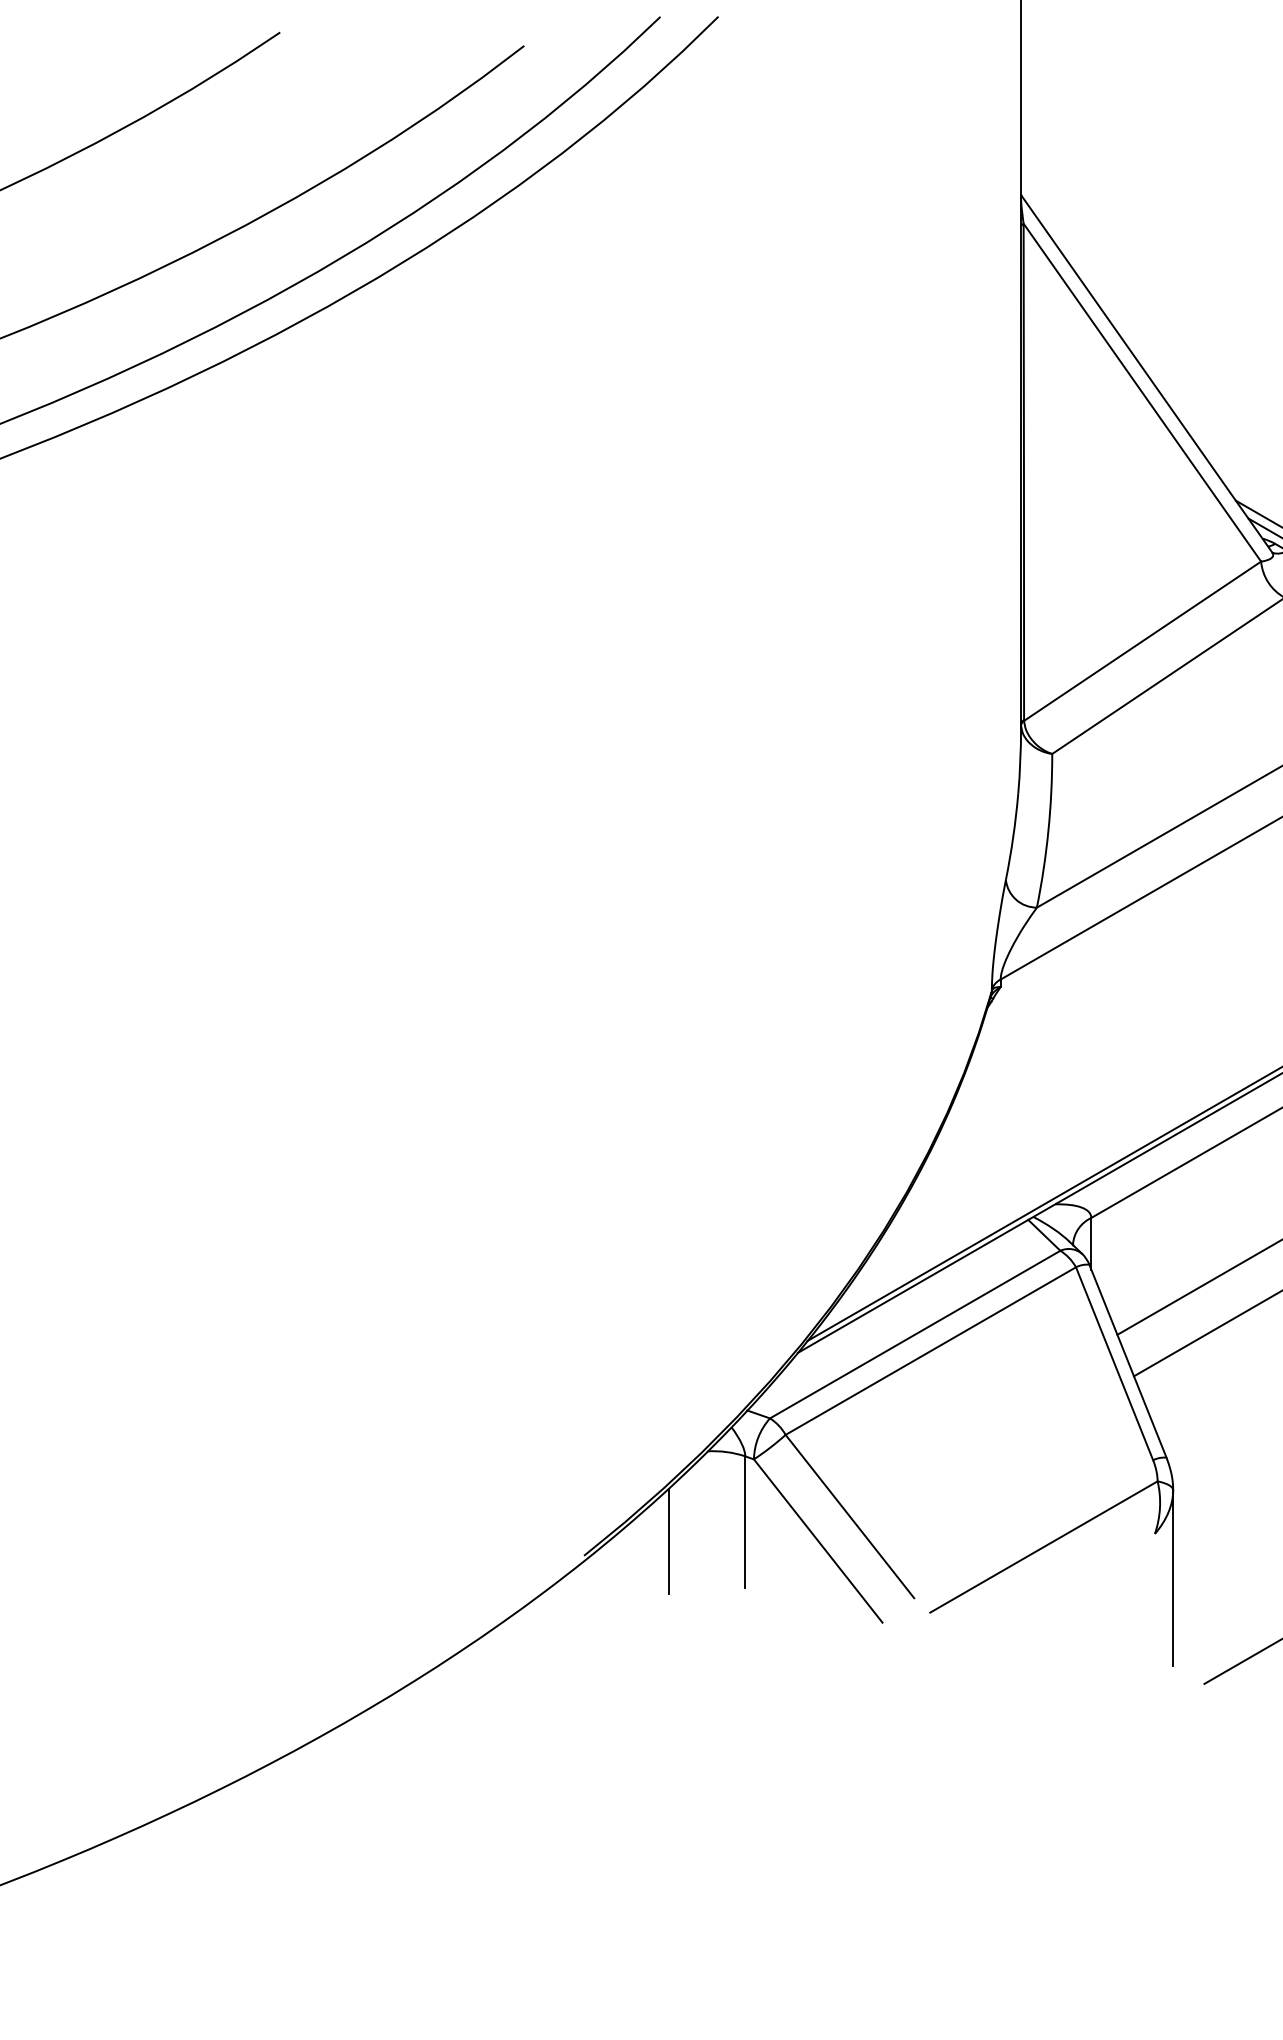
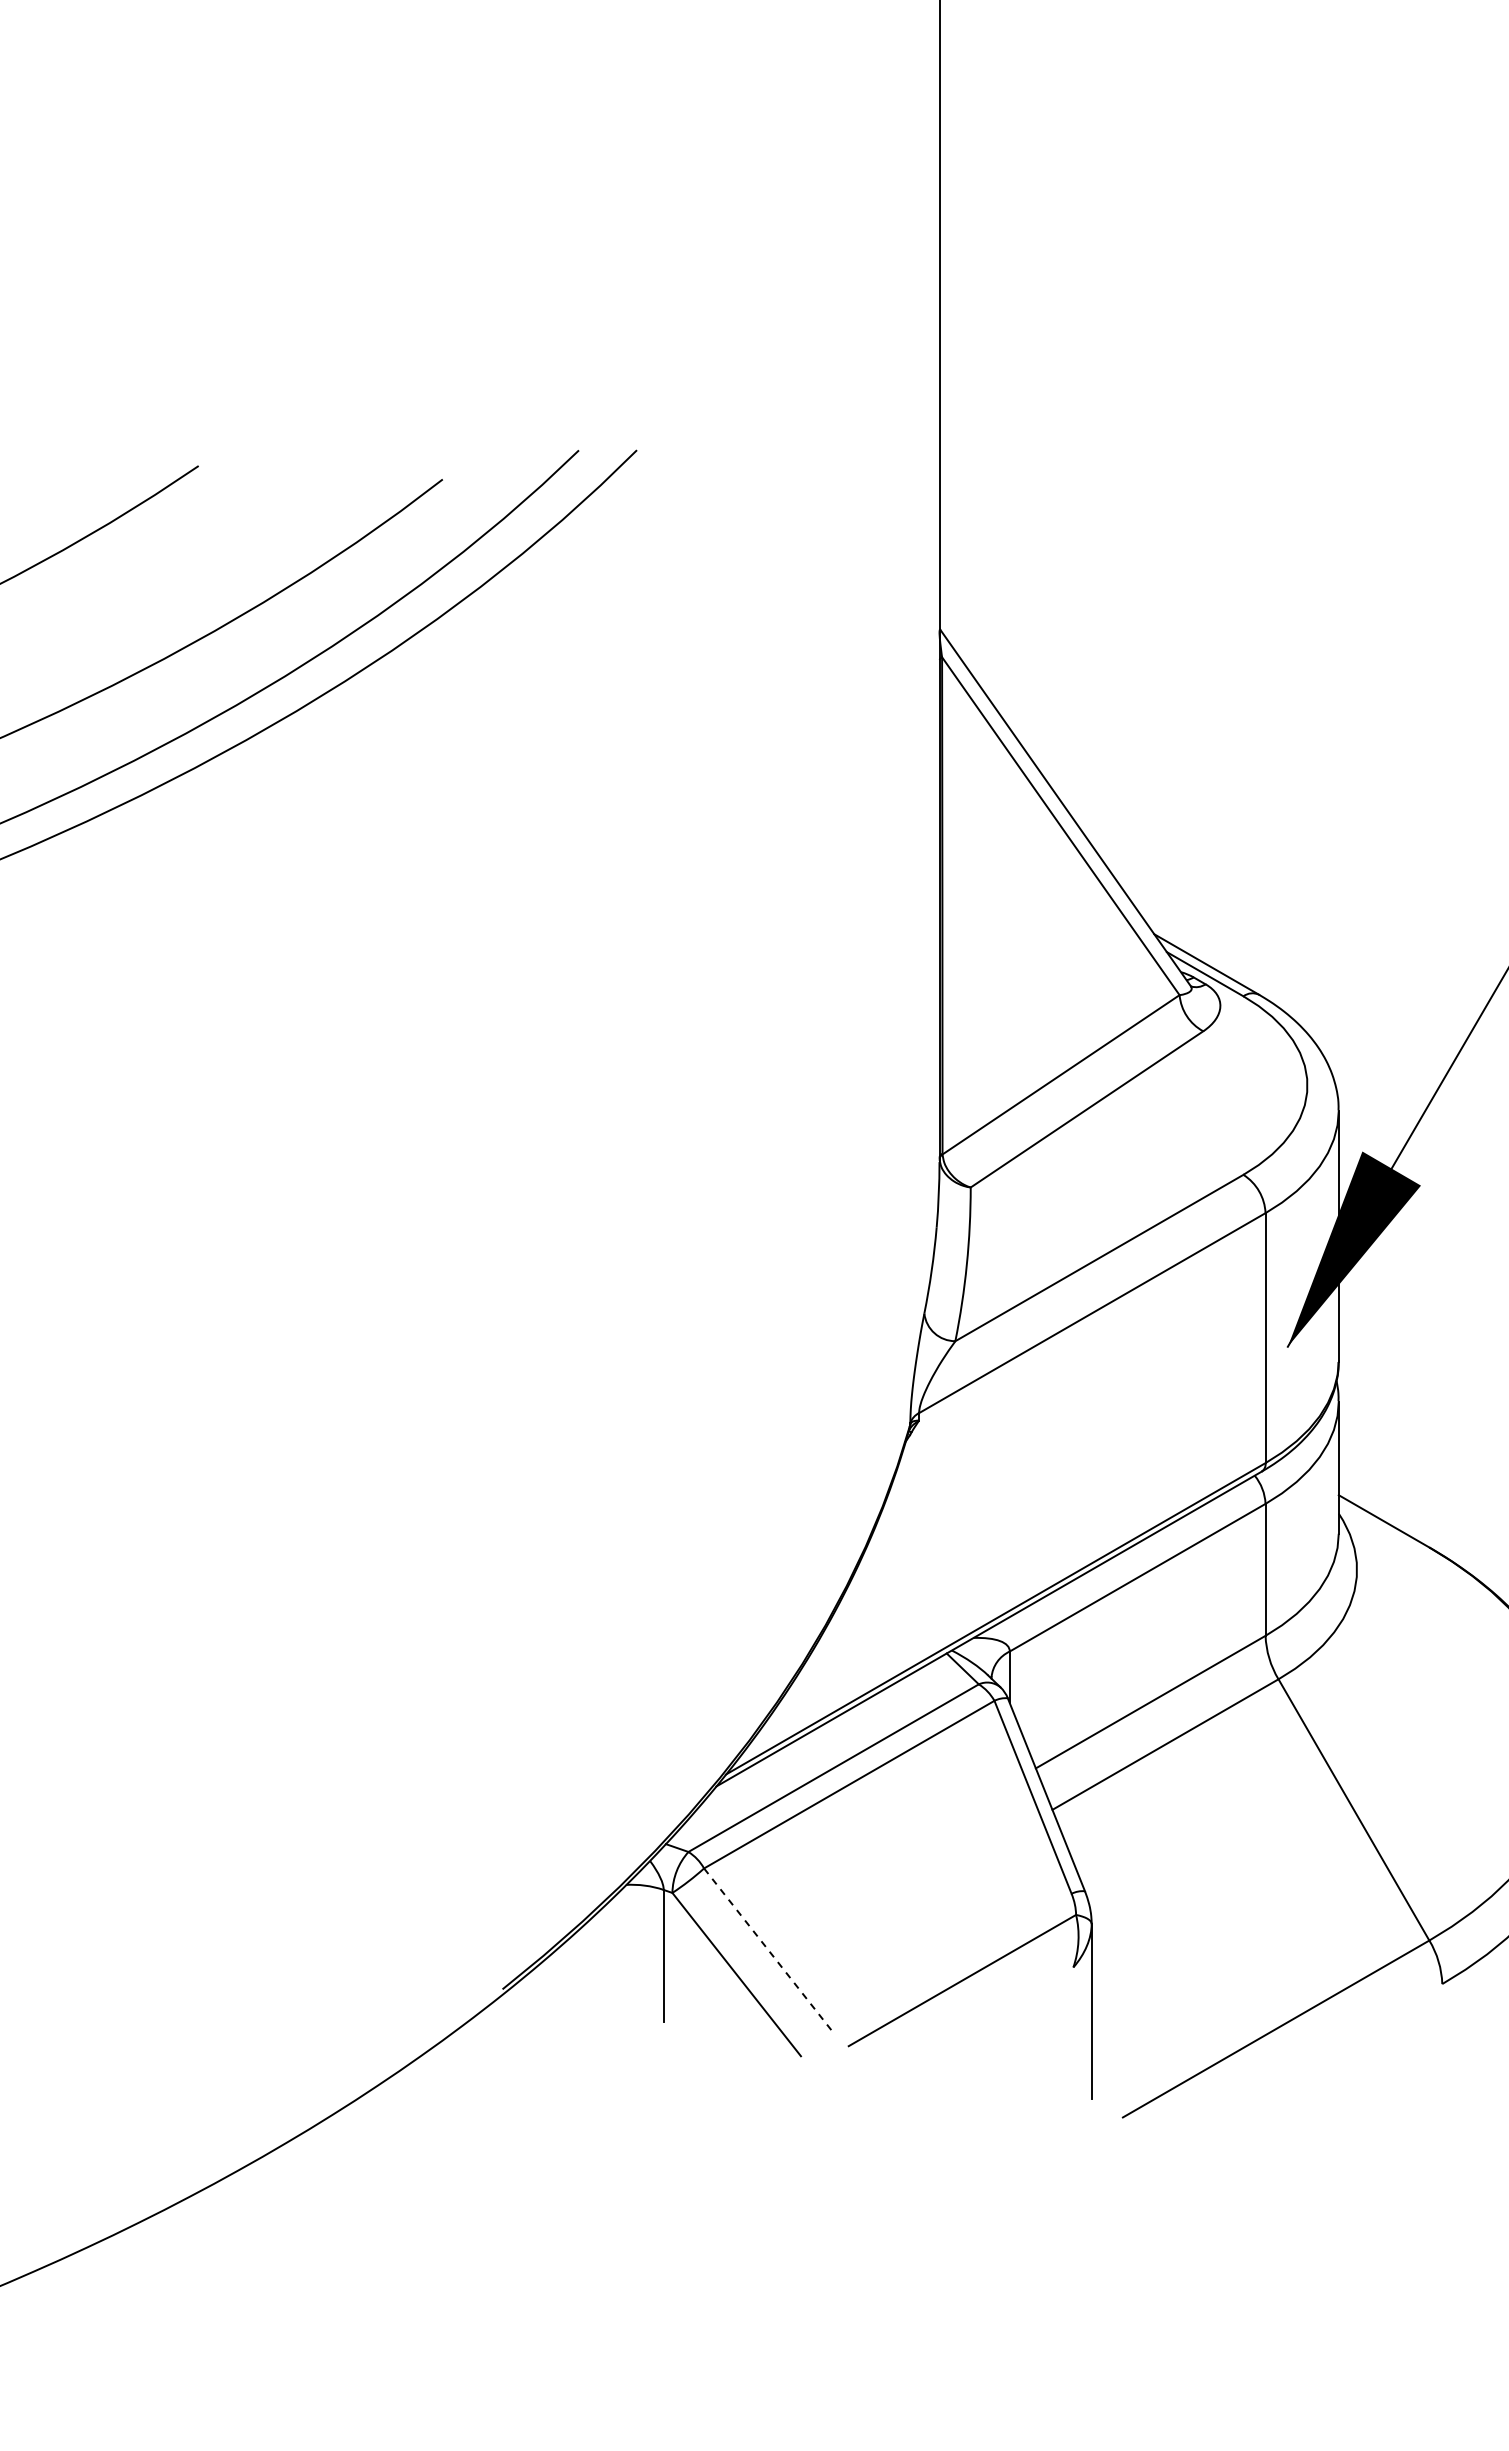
line: (850, 1516) -> (768, 1950), solid -> dashed
line: (669, 1540) -> (587, 1974), removed

